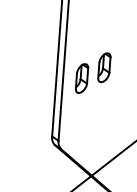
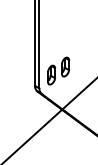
part: (93, 72) -> (58, 70), moved

